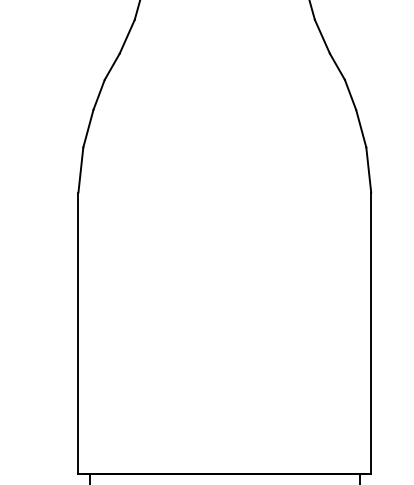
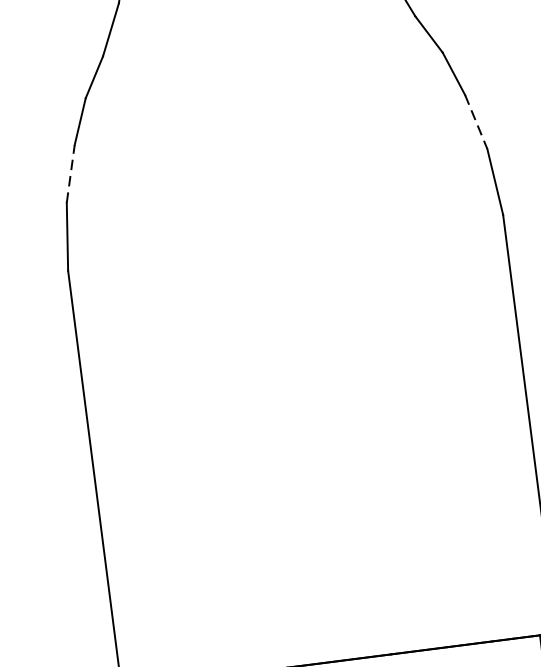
line: (88, 128) -> (70, 173), solid -> dashed
line: (361, 129) -> (476, 123), solid -> dashed

